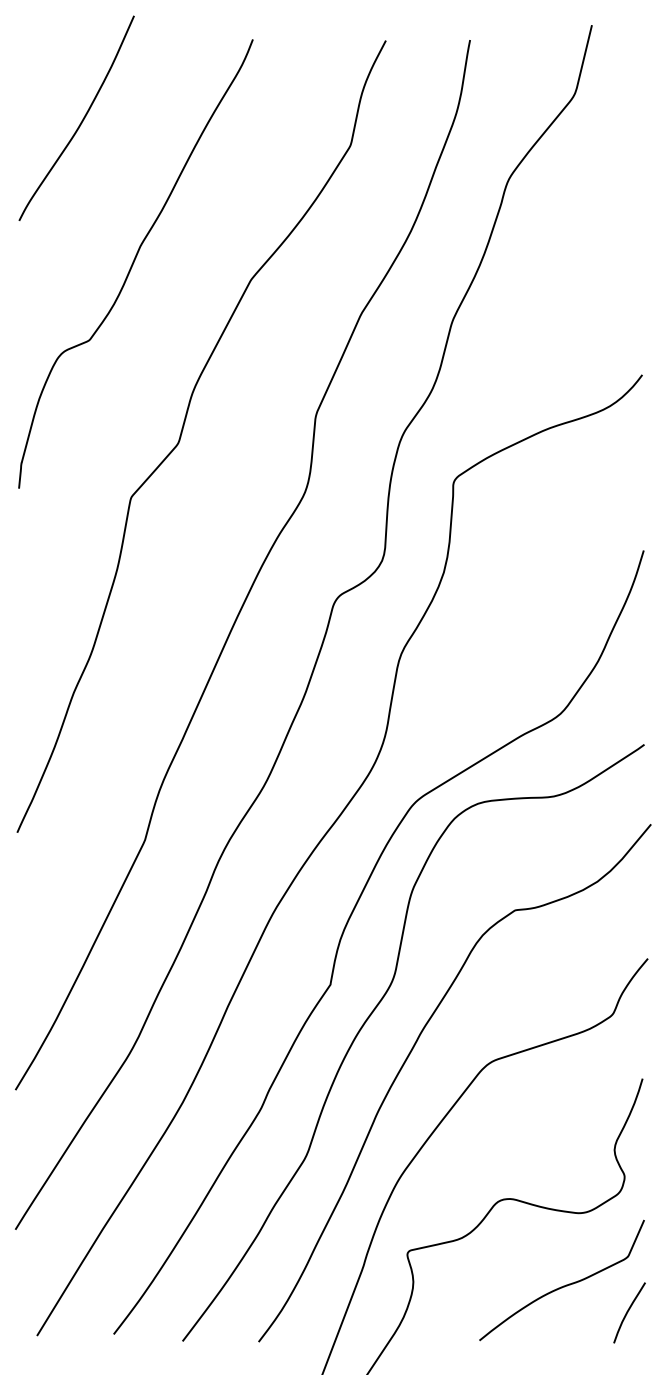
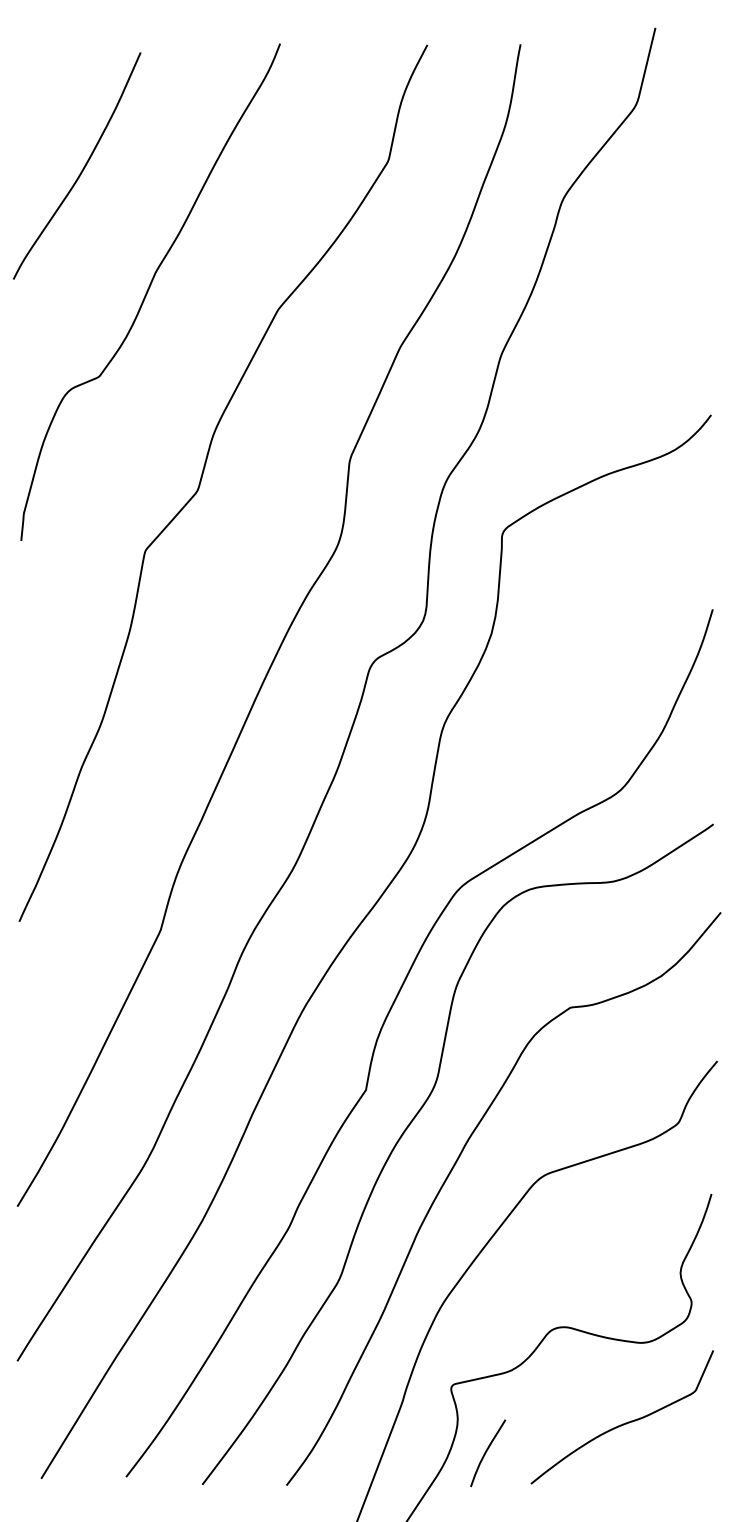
curve: (81, 120) -> (82, 168), moved
curve: (628, 1313) -> (486, 1453), moved

